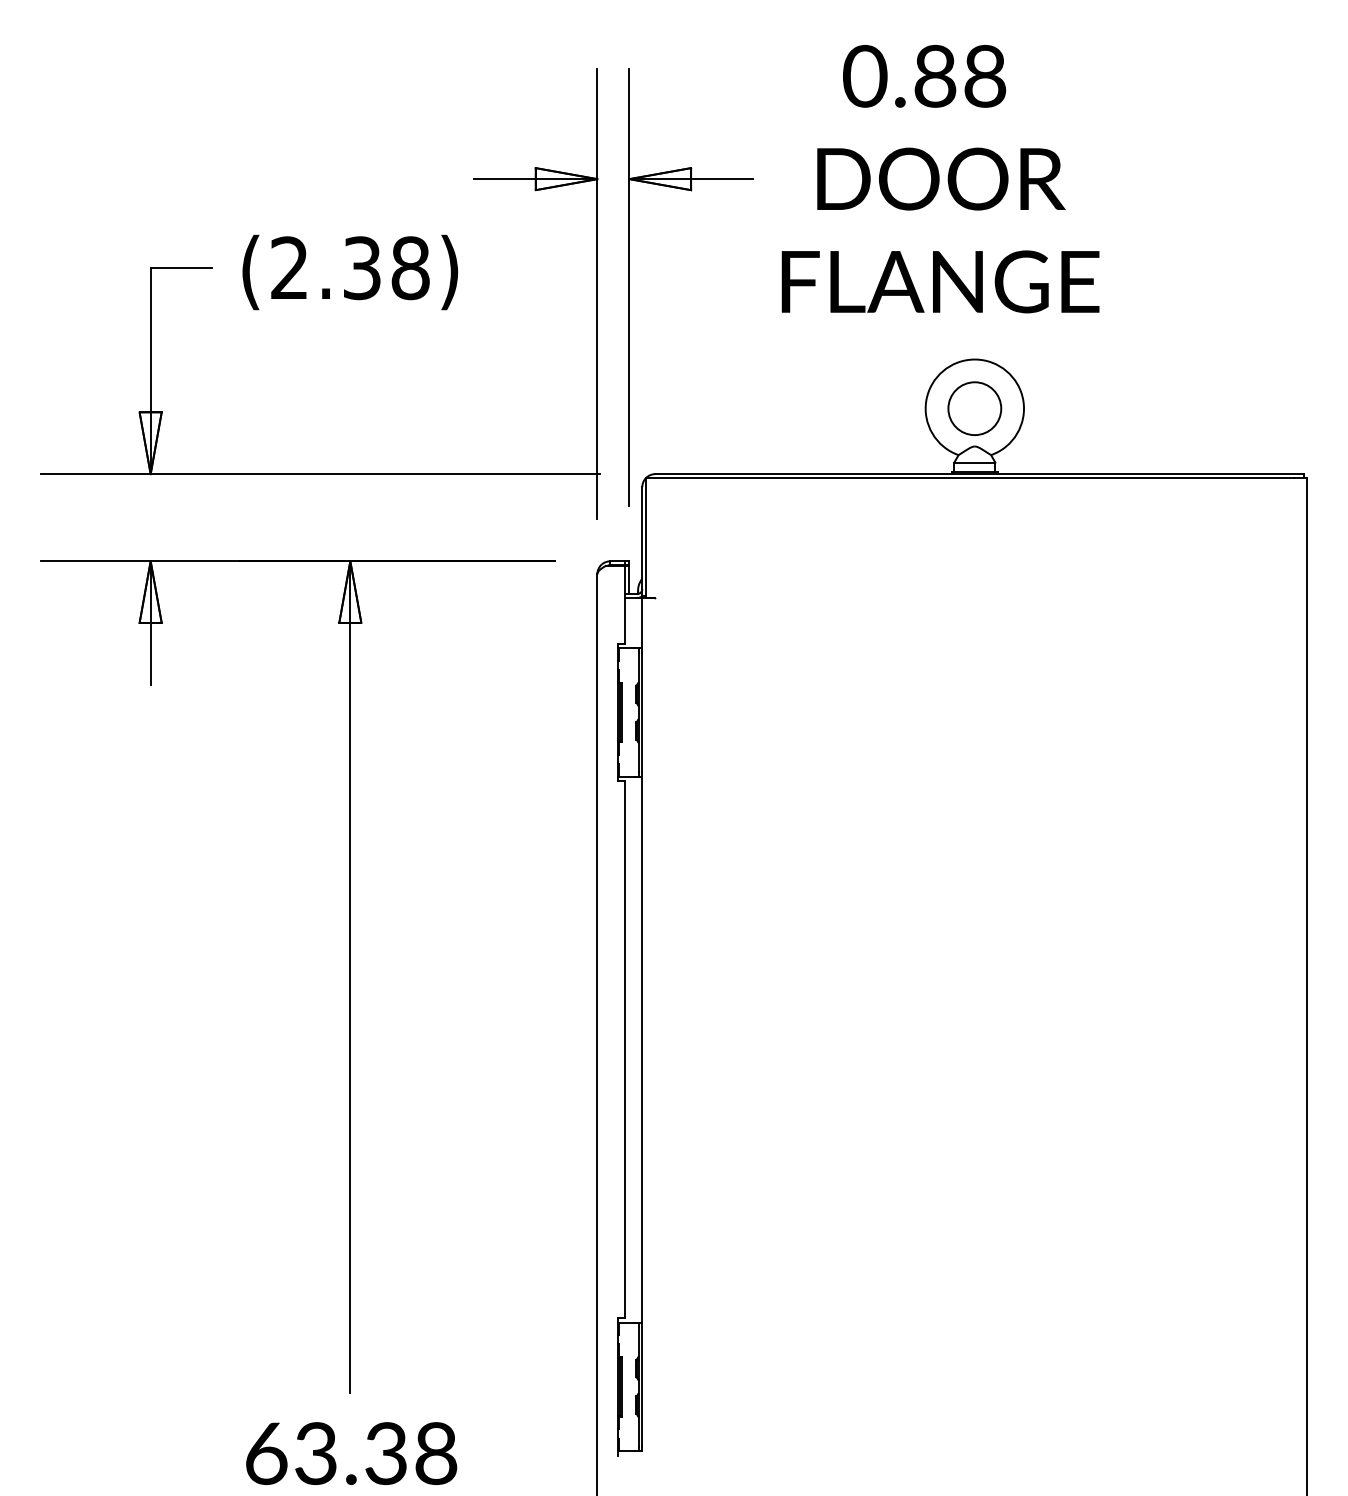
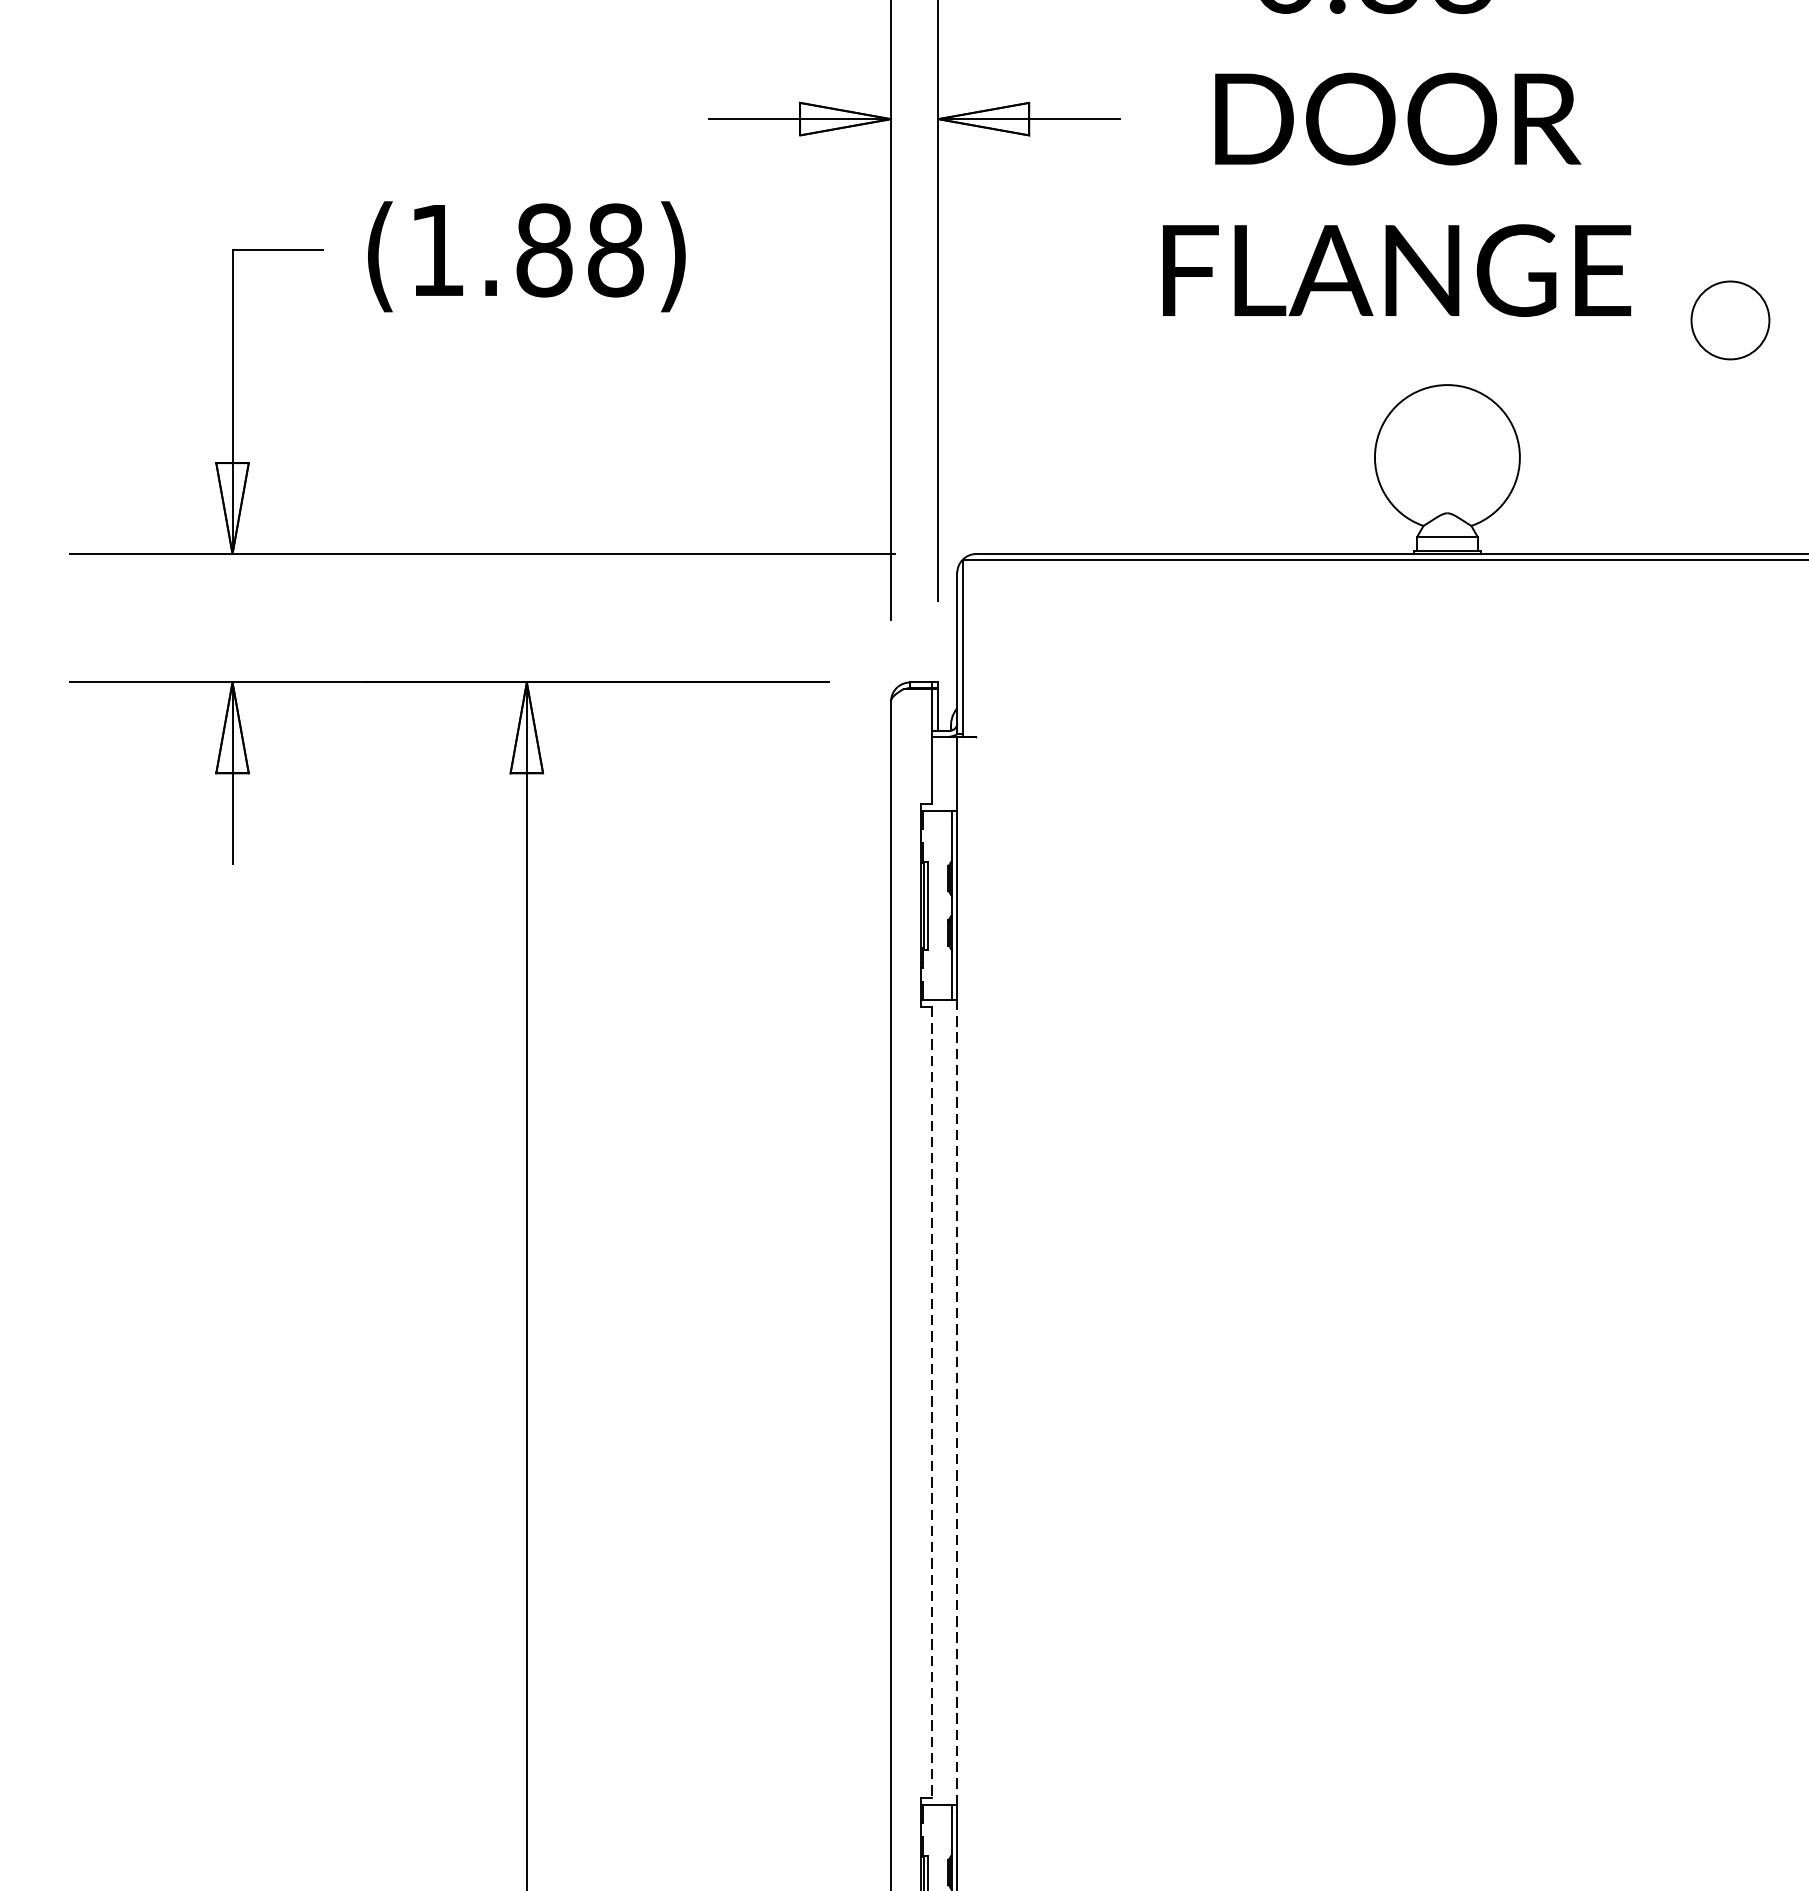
text: (326, 268) -> (491, 250), (2.38) -> (1.88)
circle: (974, 408) -> (1729, 320), moved
line: (642, 1049) -> (957, 1402), solid -> dashed
line: (624, 1050) -> (931, 1403), solid -> dashed

